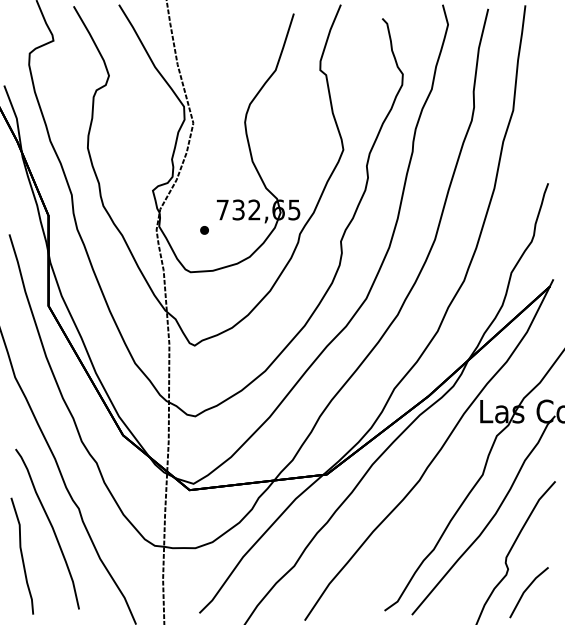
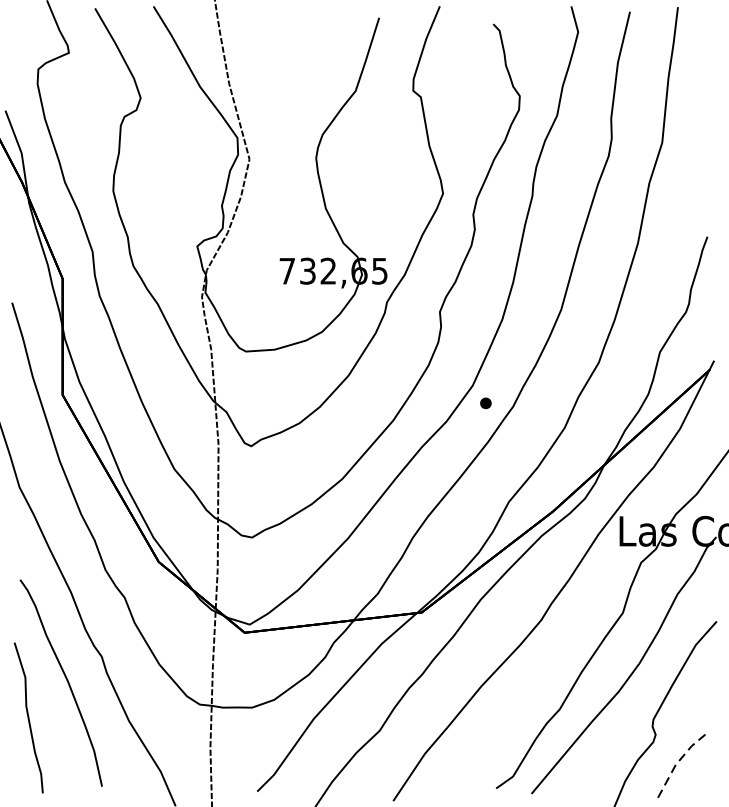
part: (204, 230) -> (485, 403), moved
line: (526, 589) -> (679, 760), solid -> dashed

